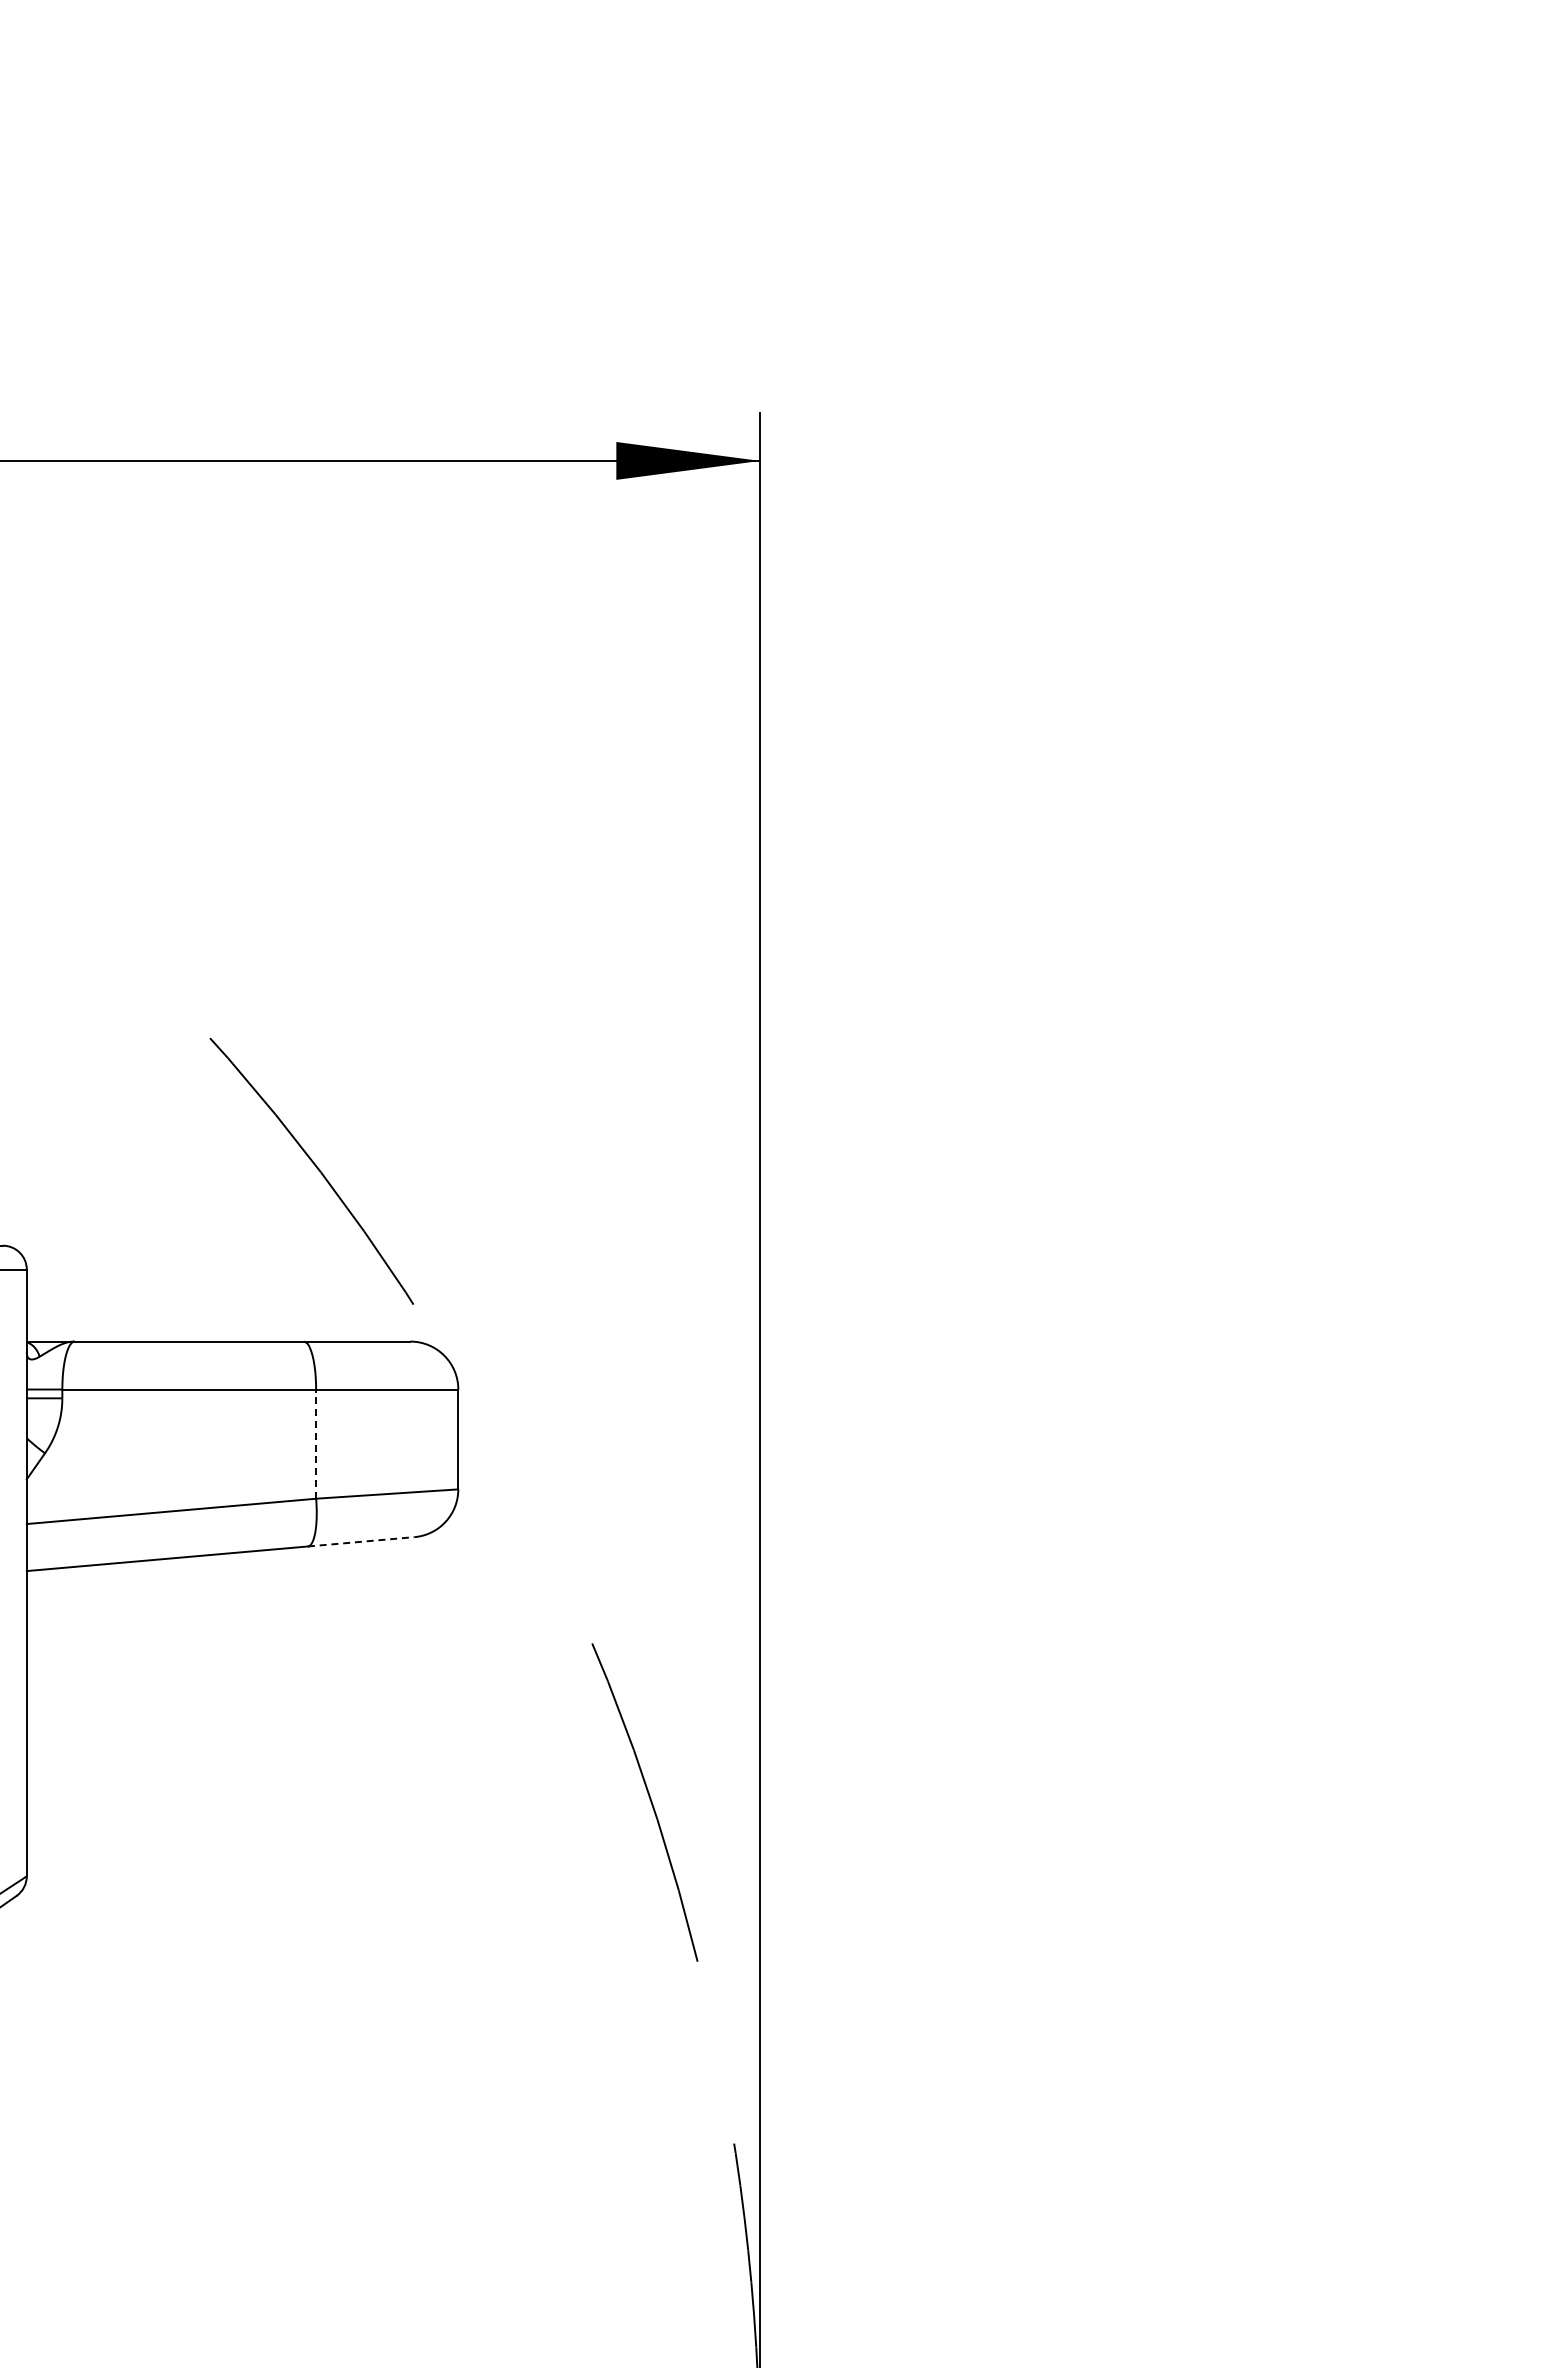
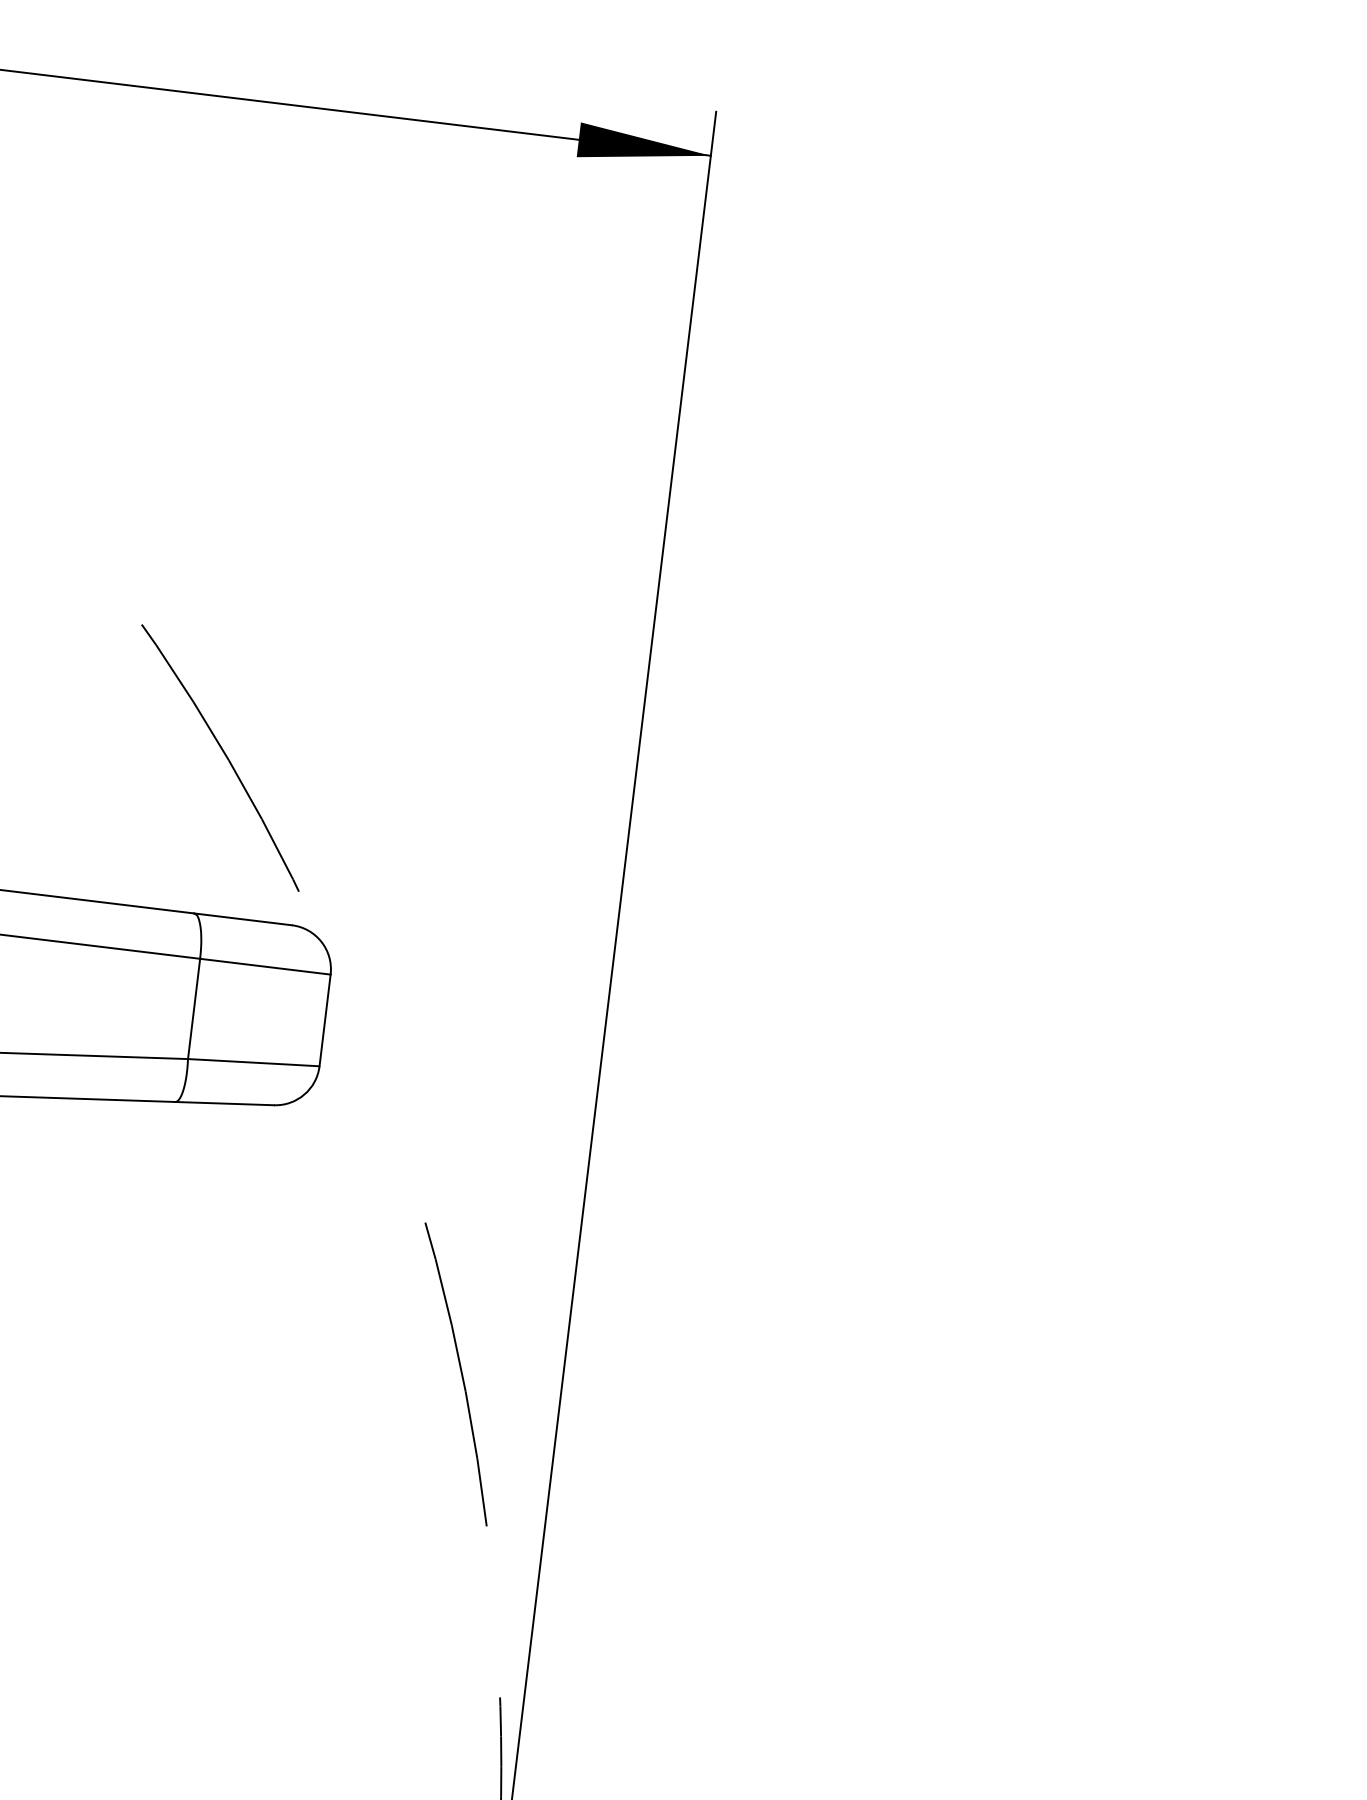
line: (316, 1444) -> (194, 1009), dashed -> solid
line: (361, 1541) -> (224, 1103), dashed -> solid

